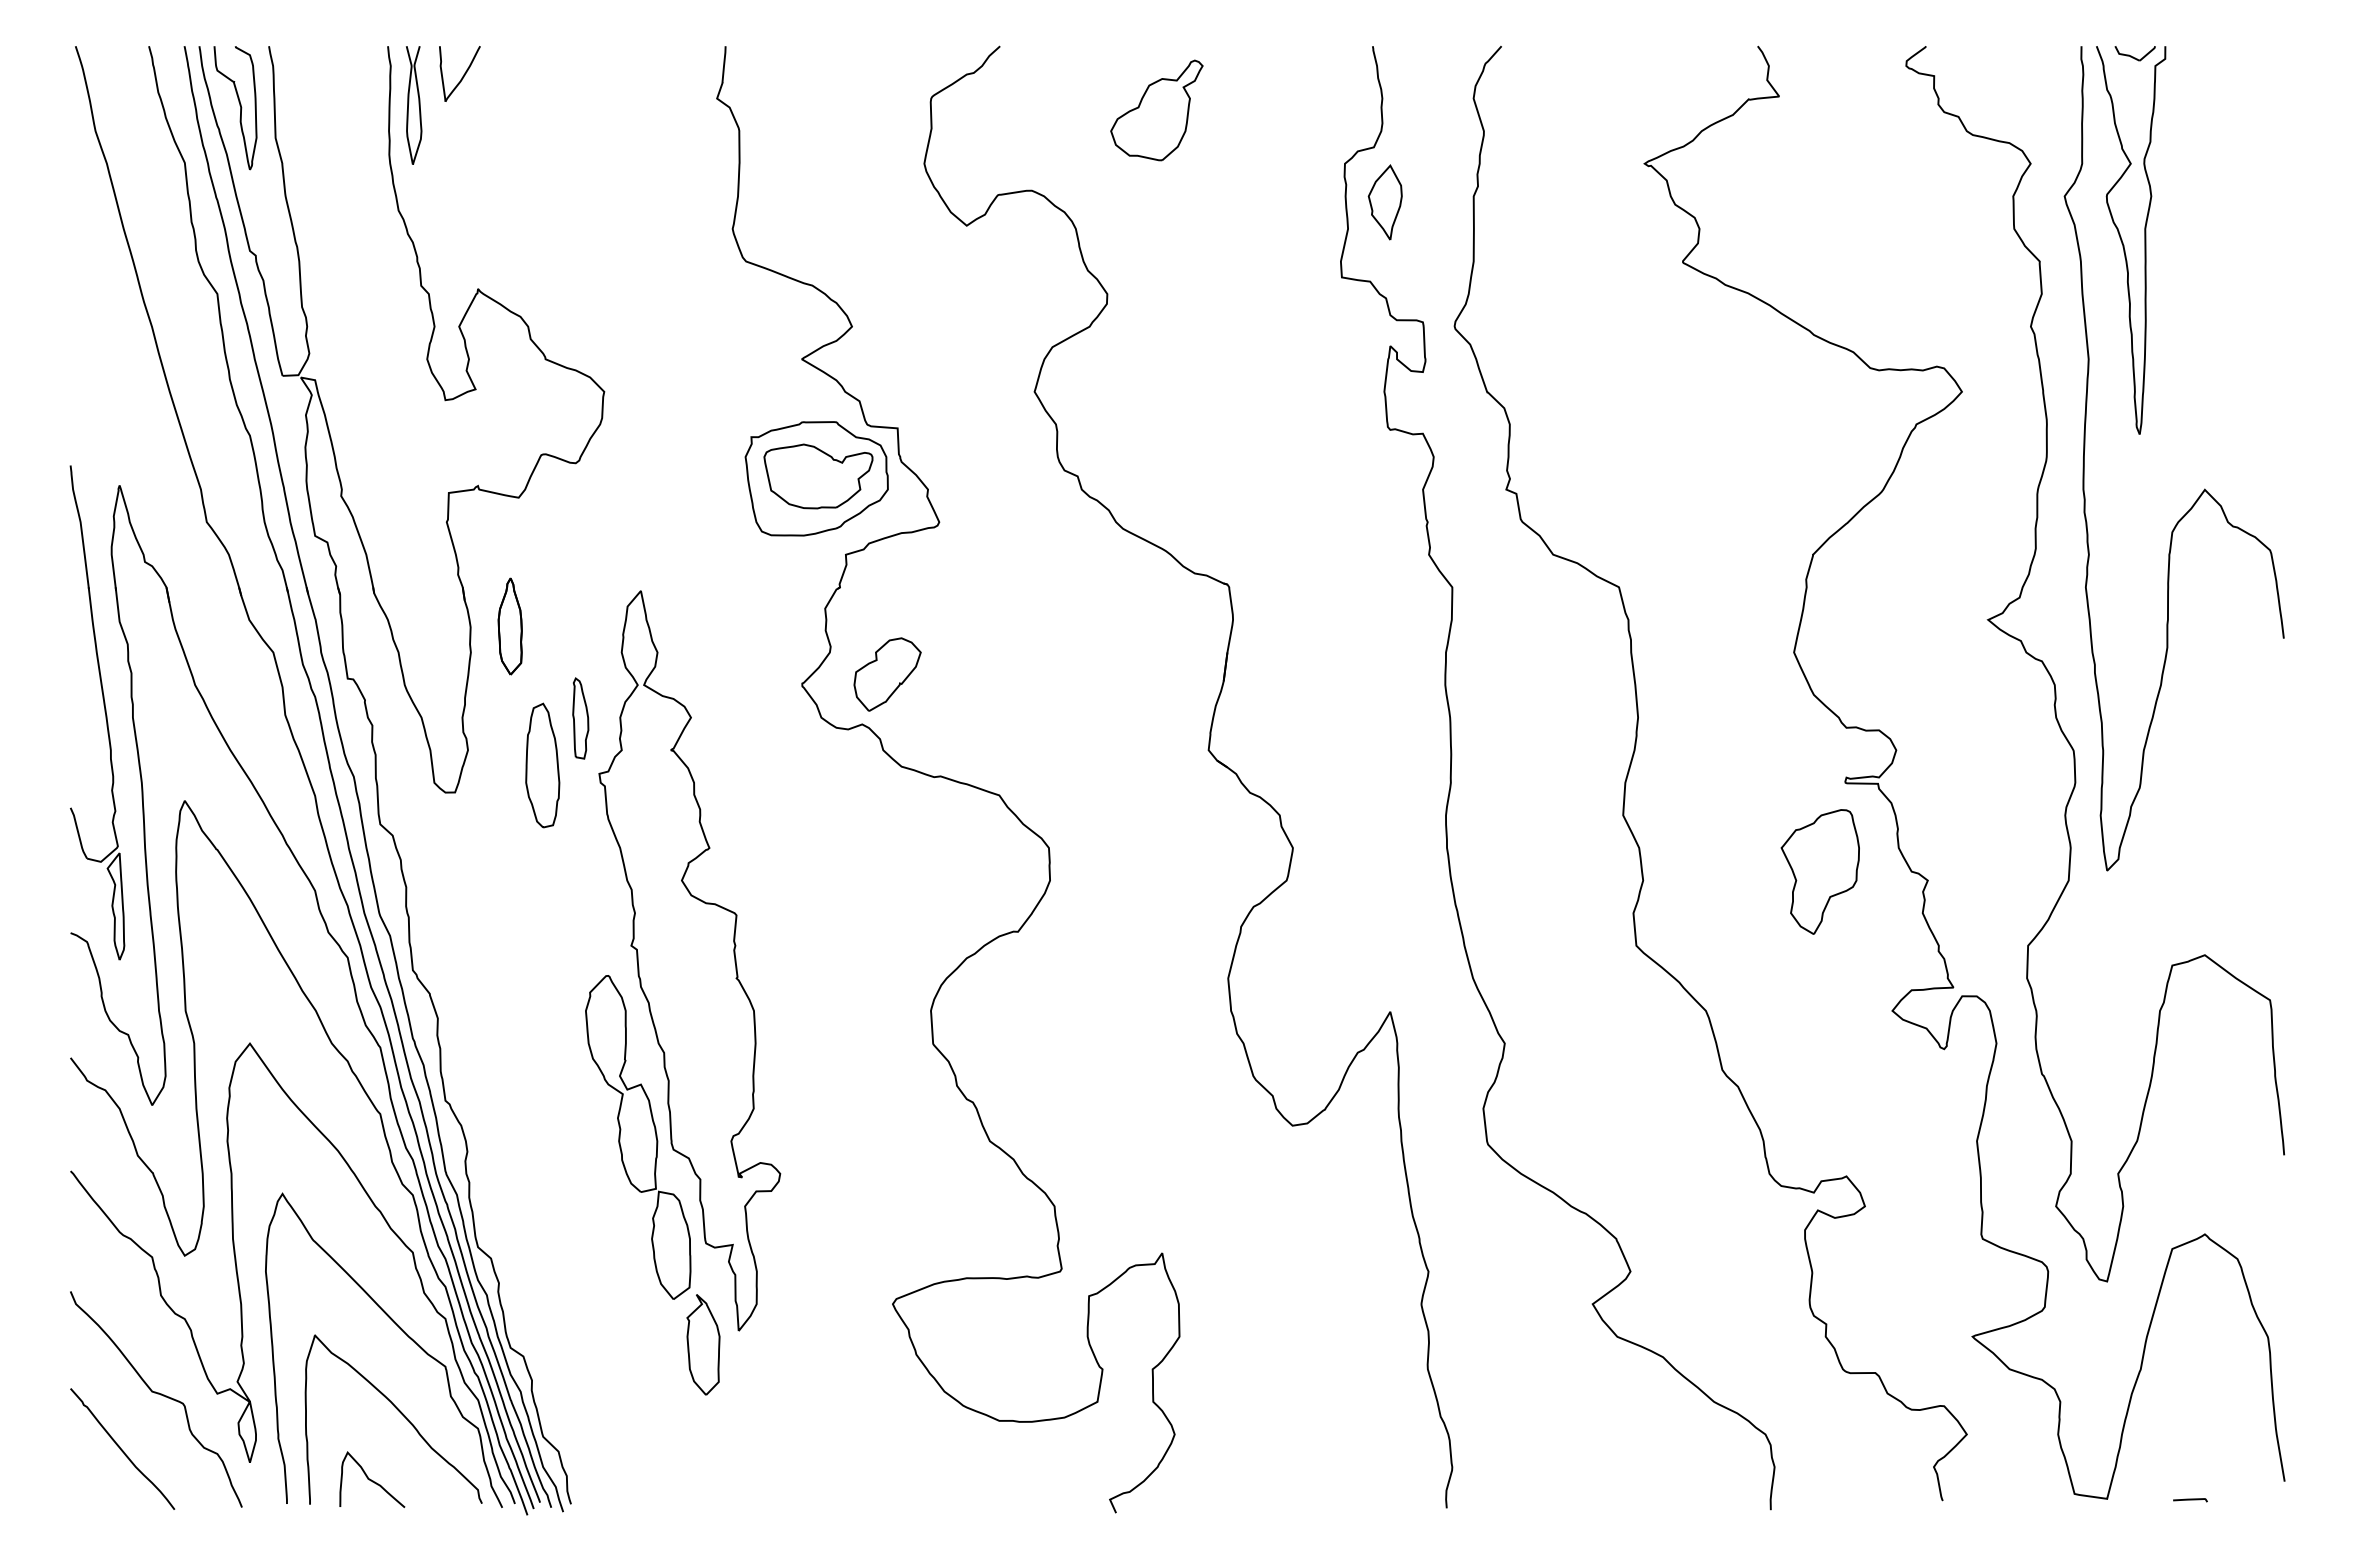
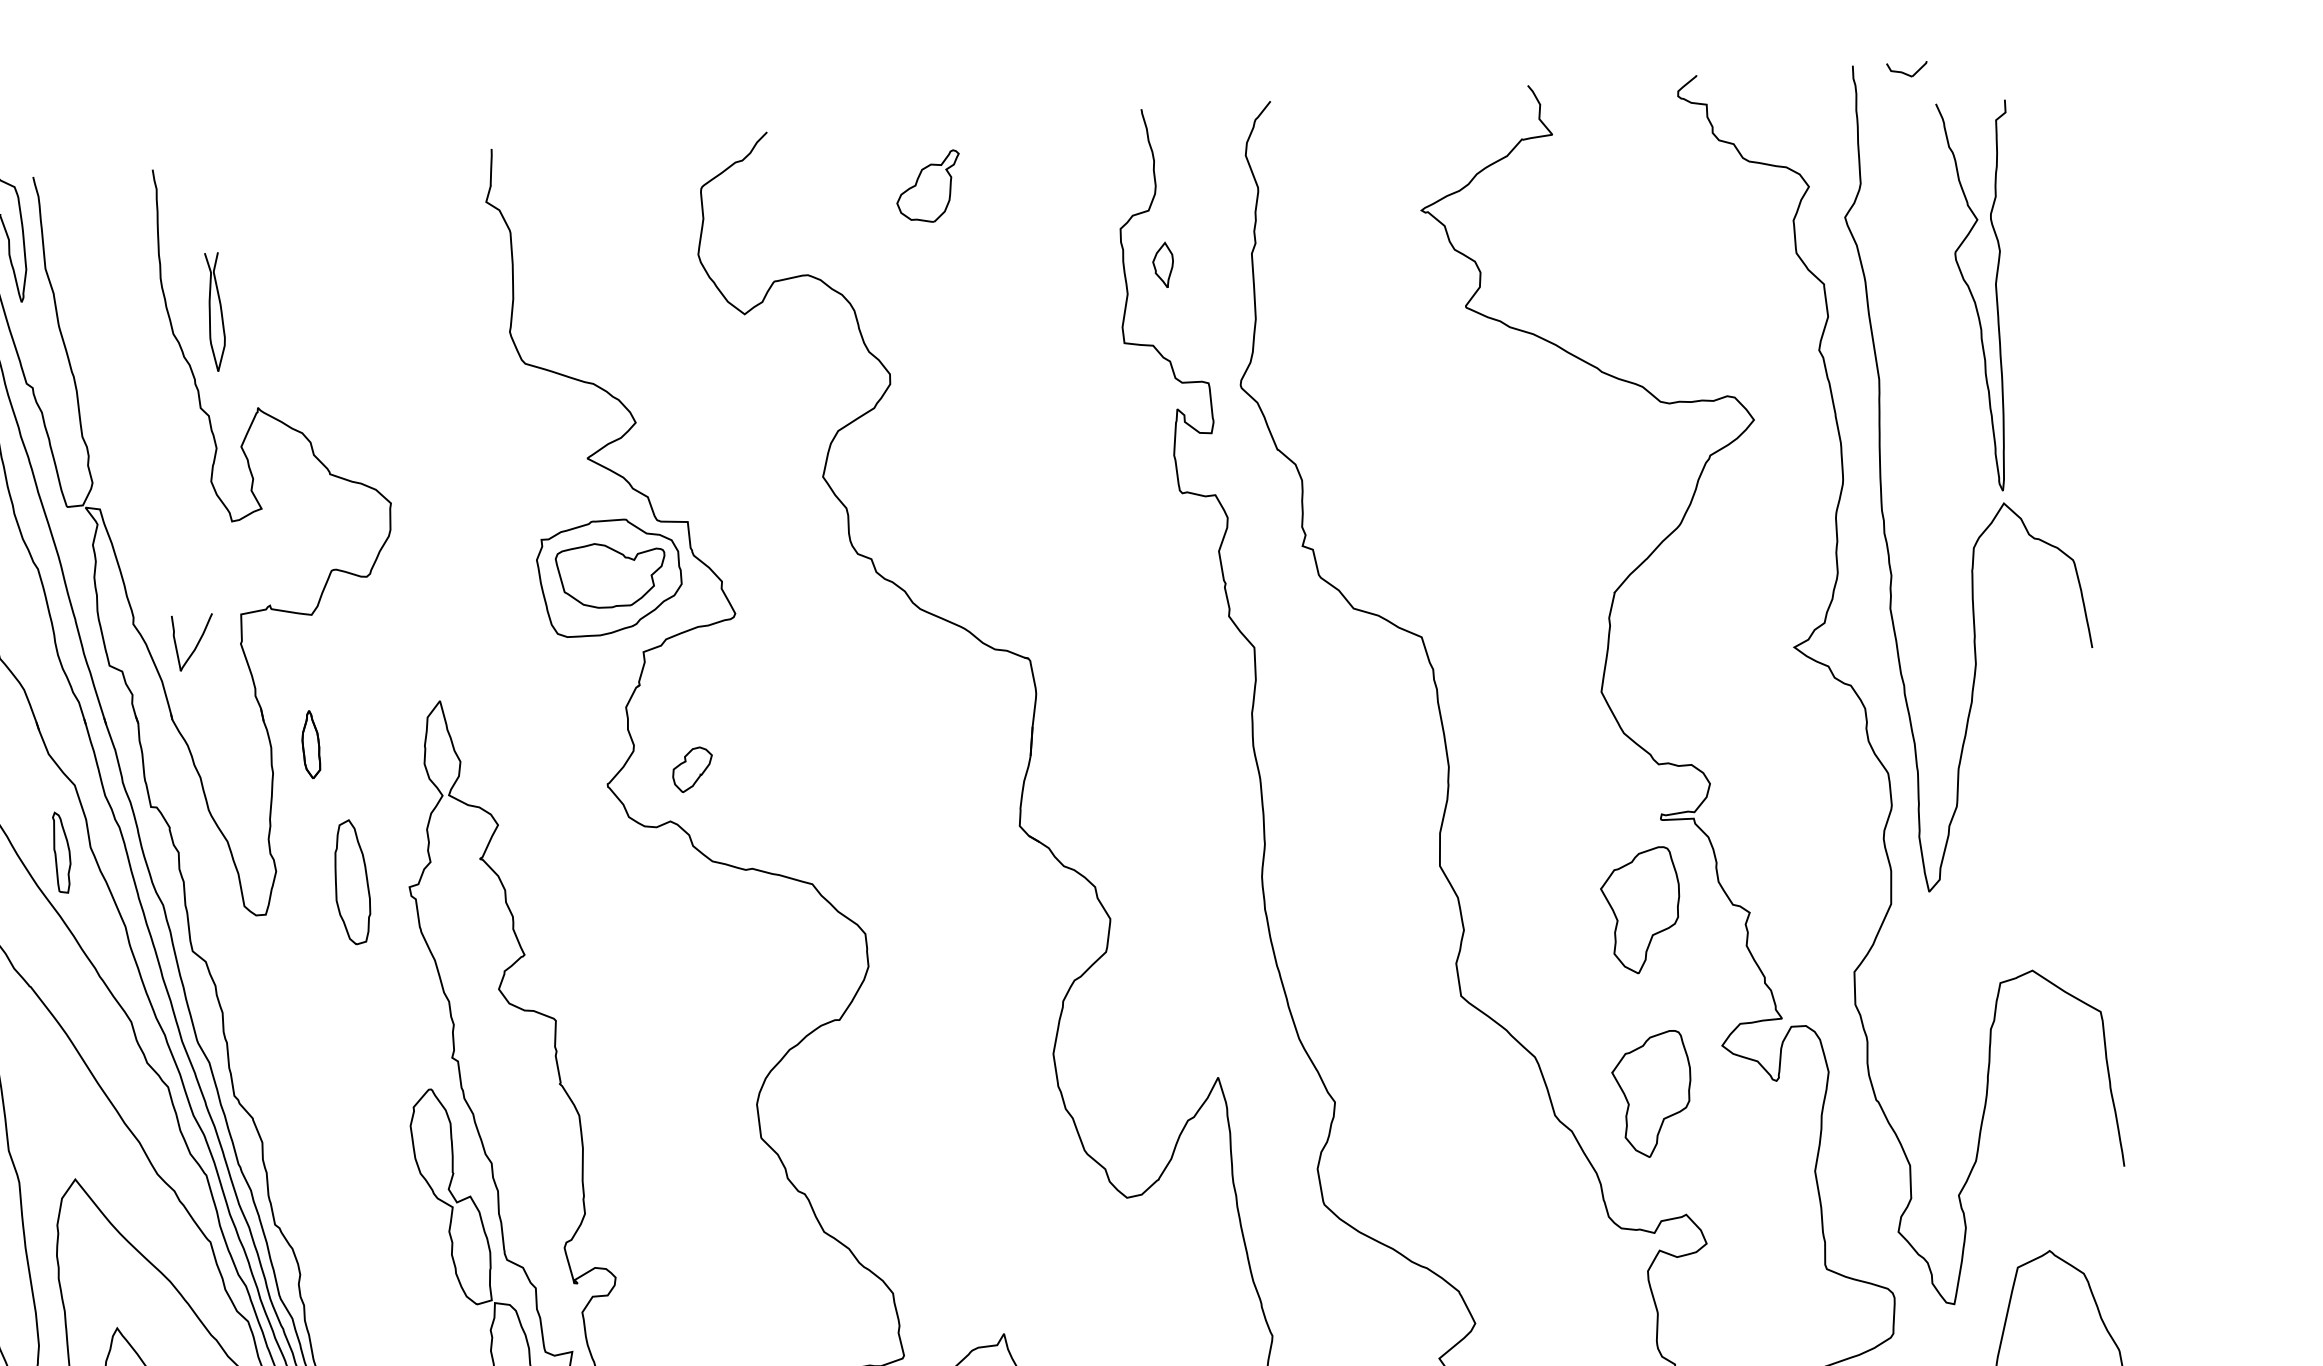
part: (459, 73) -> (193, 642), moved
curve: (418, 105) -> (220, 311), moved
part: (1156, 110) -> (928, 187), size x0.7
part: (1384, 202) -> (1162, 265), size x0.6
part: (2123, 242) -> (1974, 299), moved
part: (509, 626) -> (310, 744), size x0.7
part: (887, 674) -> (692, 769), size x0.6
part: (580, 718) -> (61, 852), moved
part: (1819, 1054) -> (1651, 1093), added

